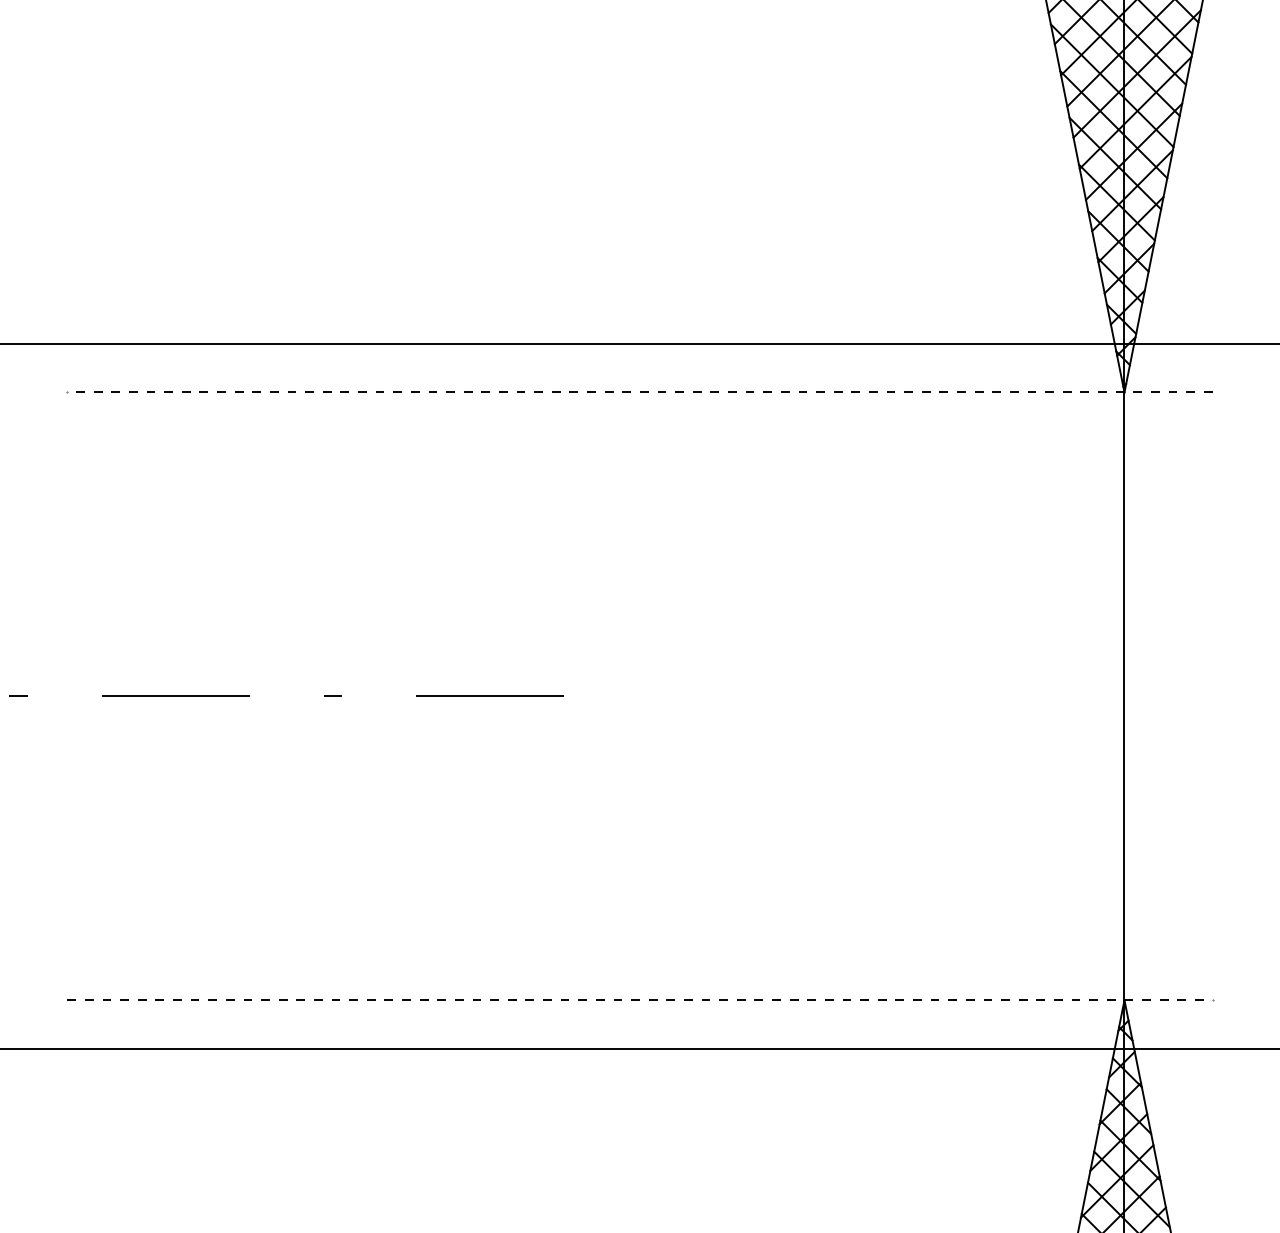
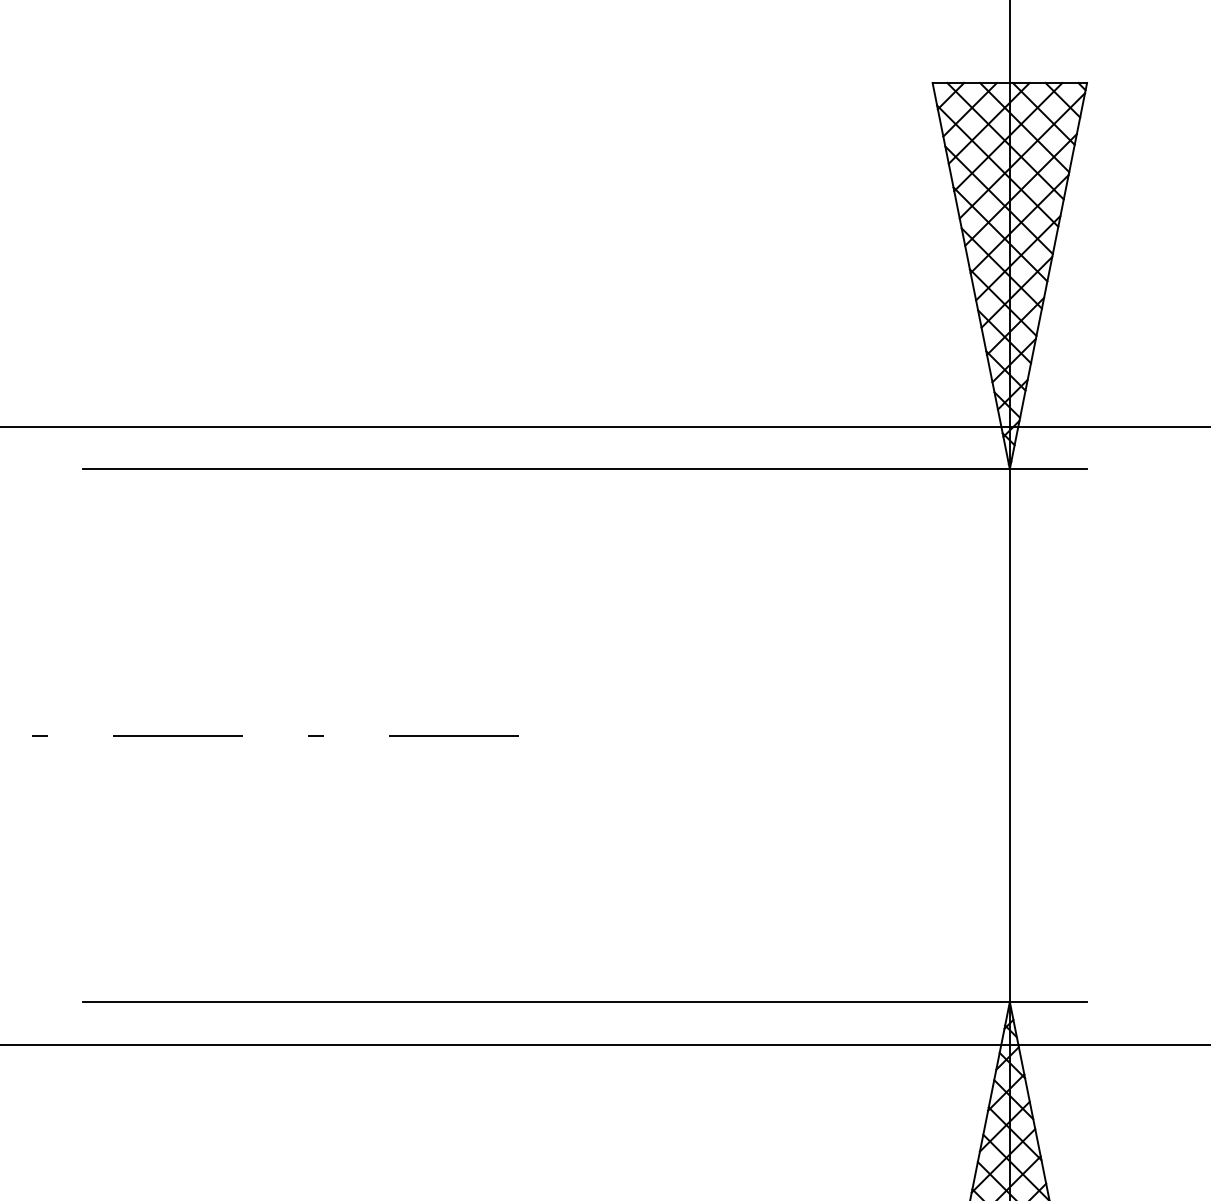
line: (640, 392) -> (585, 469), dashed -> solid
line: (640, 1000) -> (585, 1002), dashed -> solid

